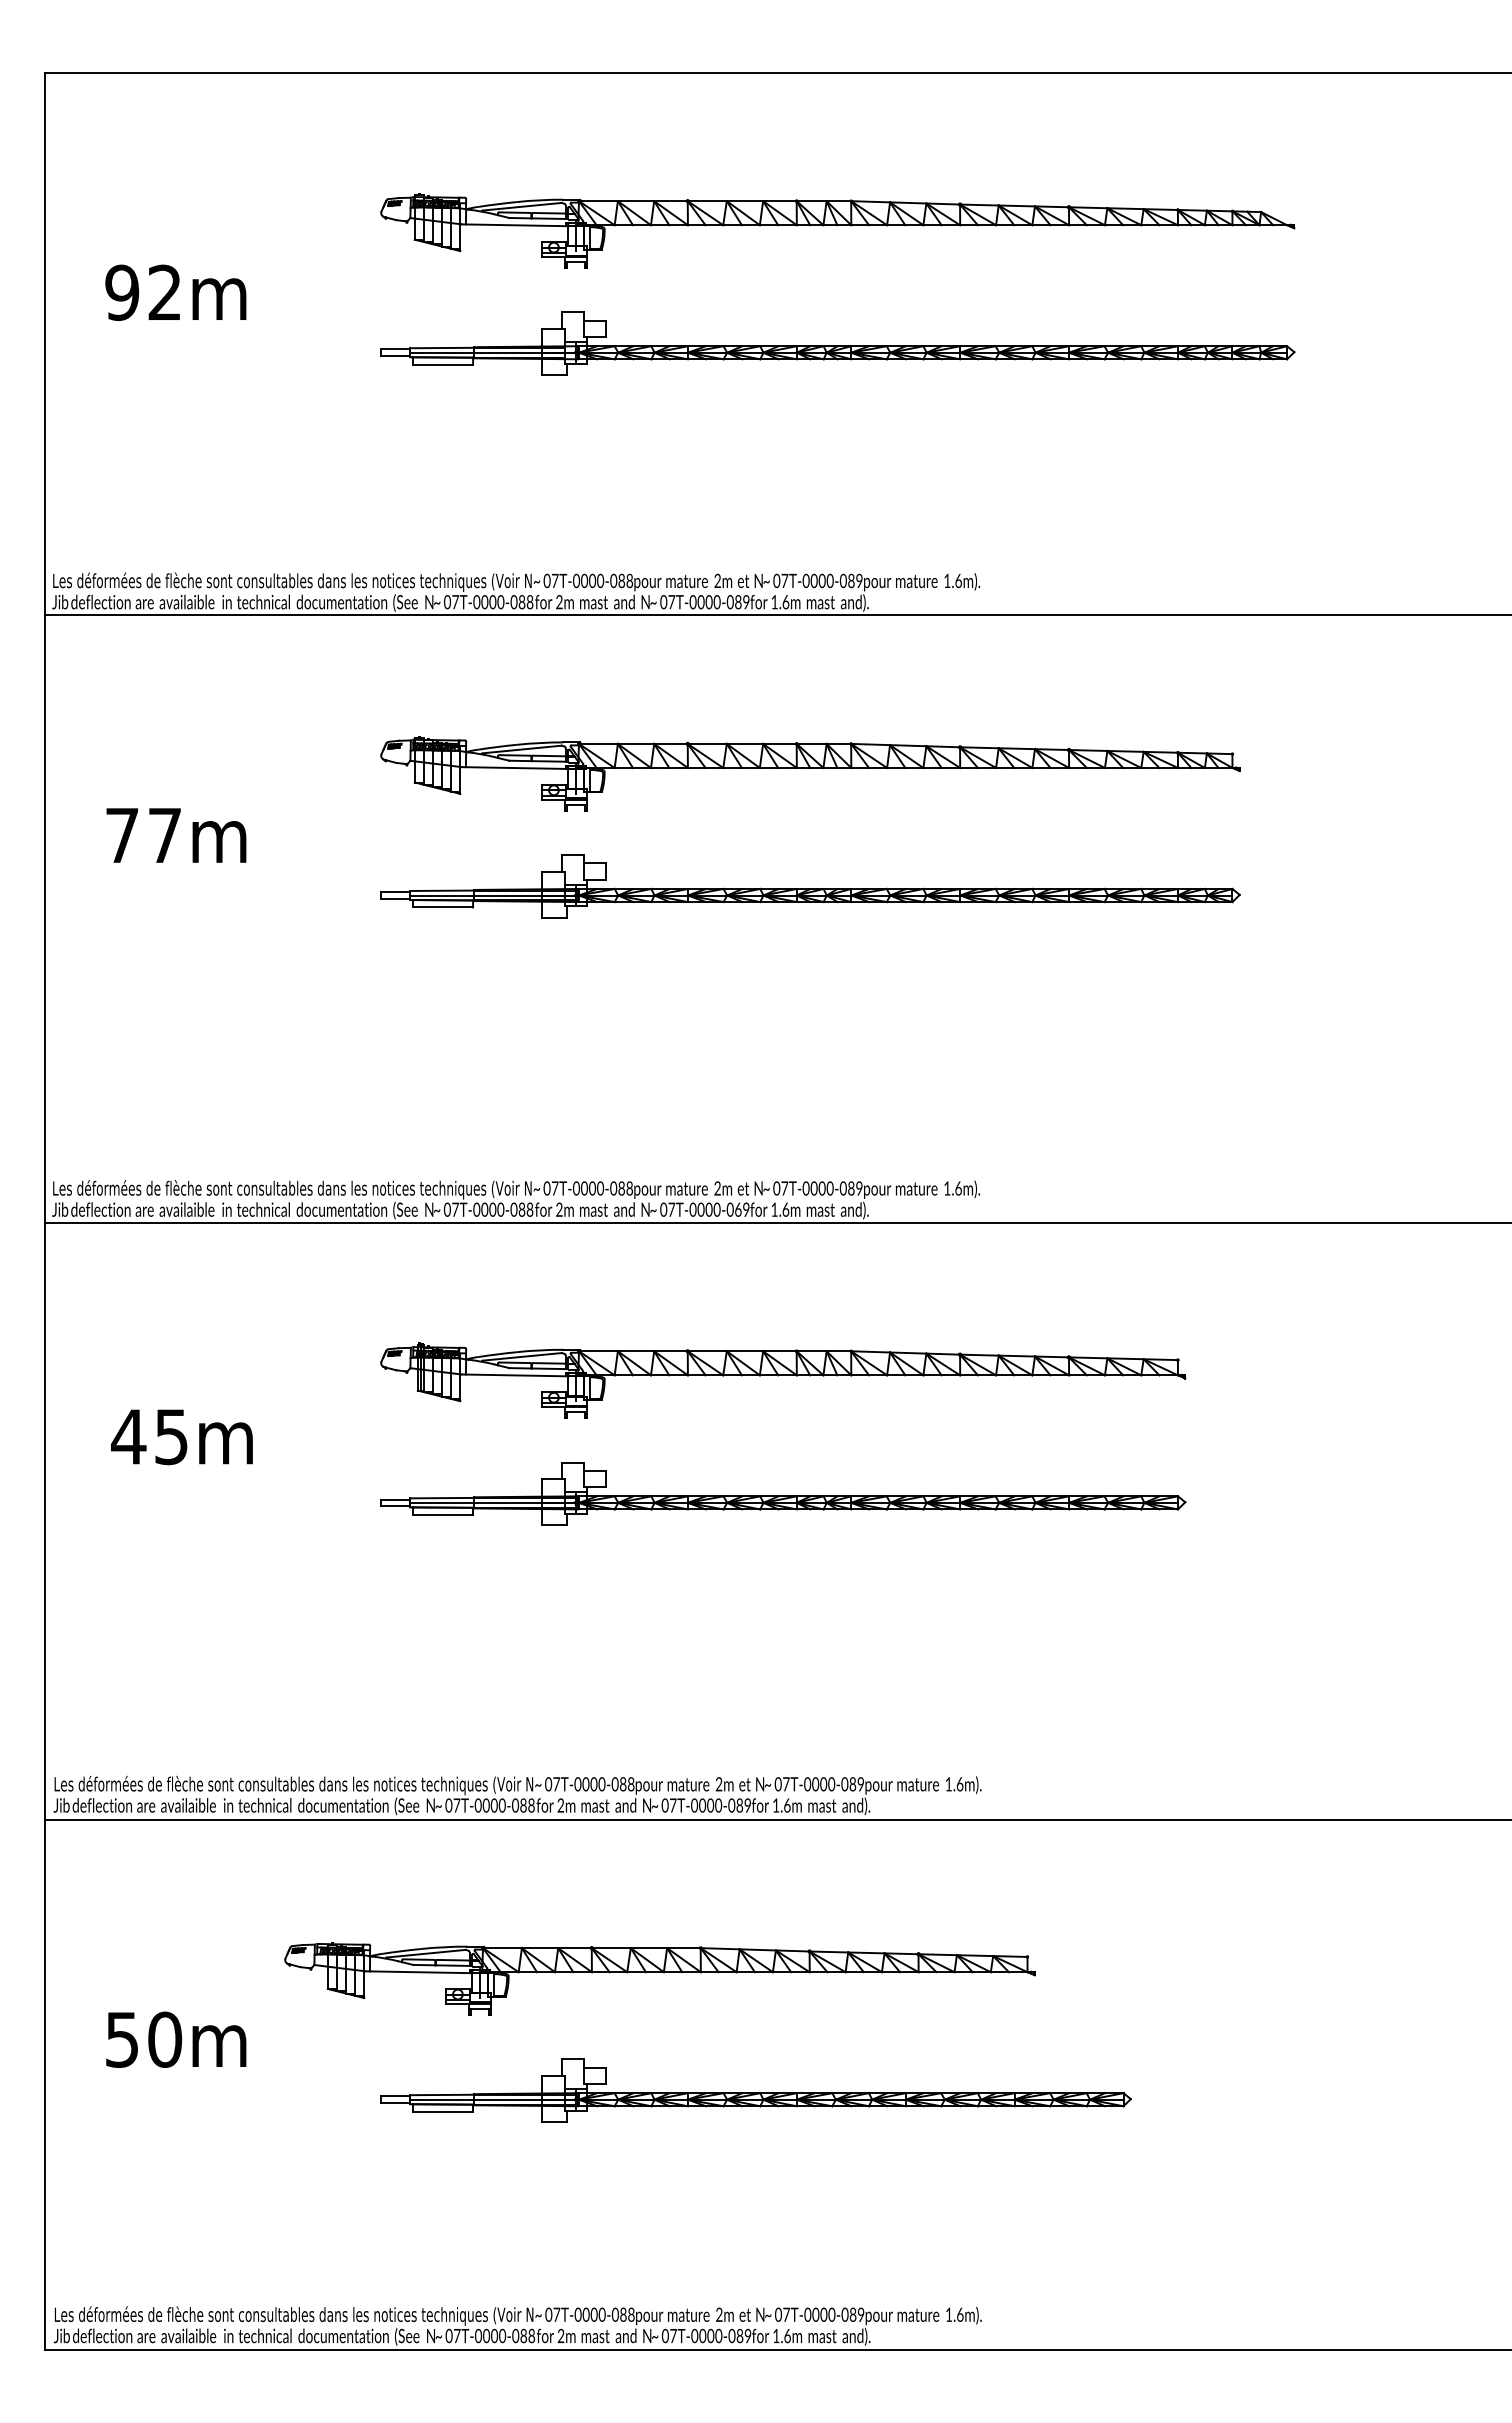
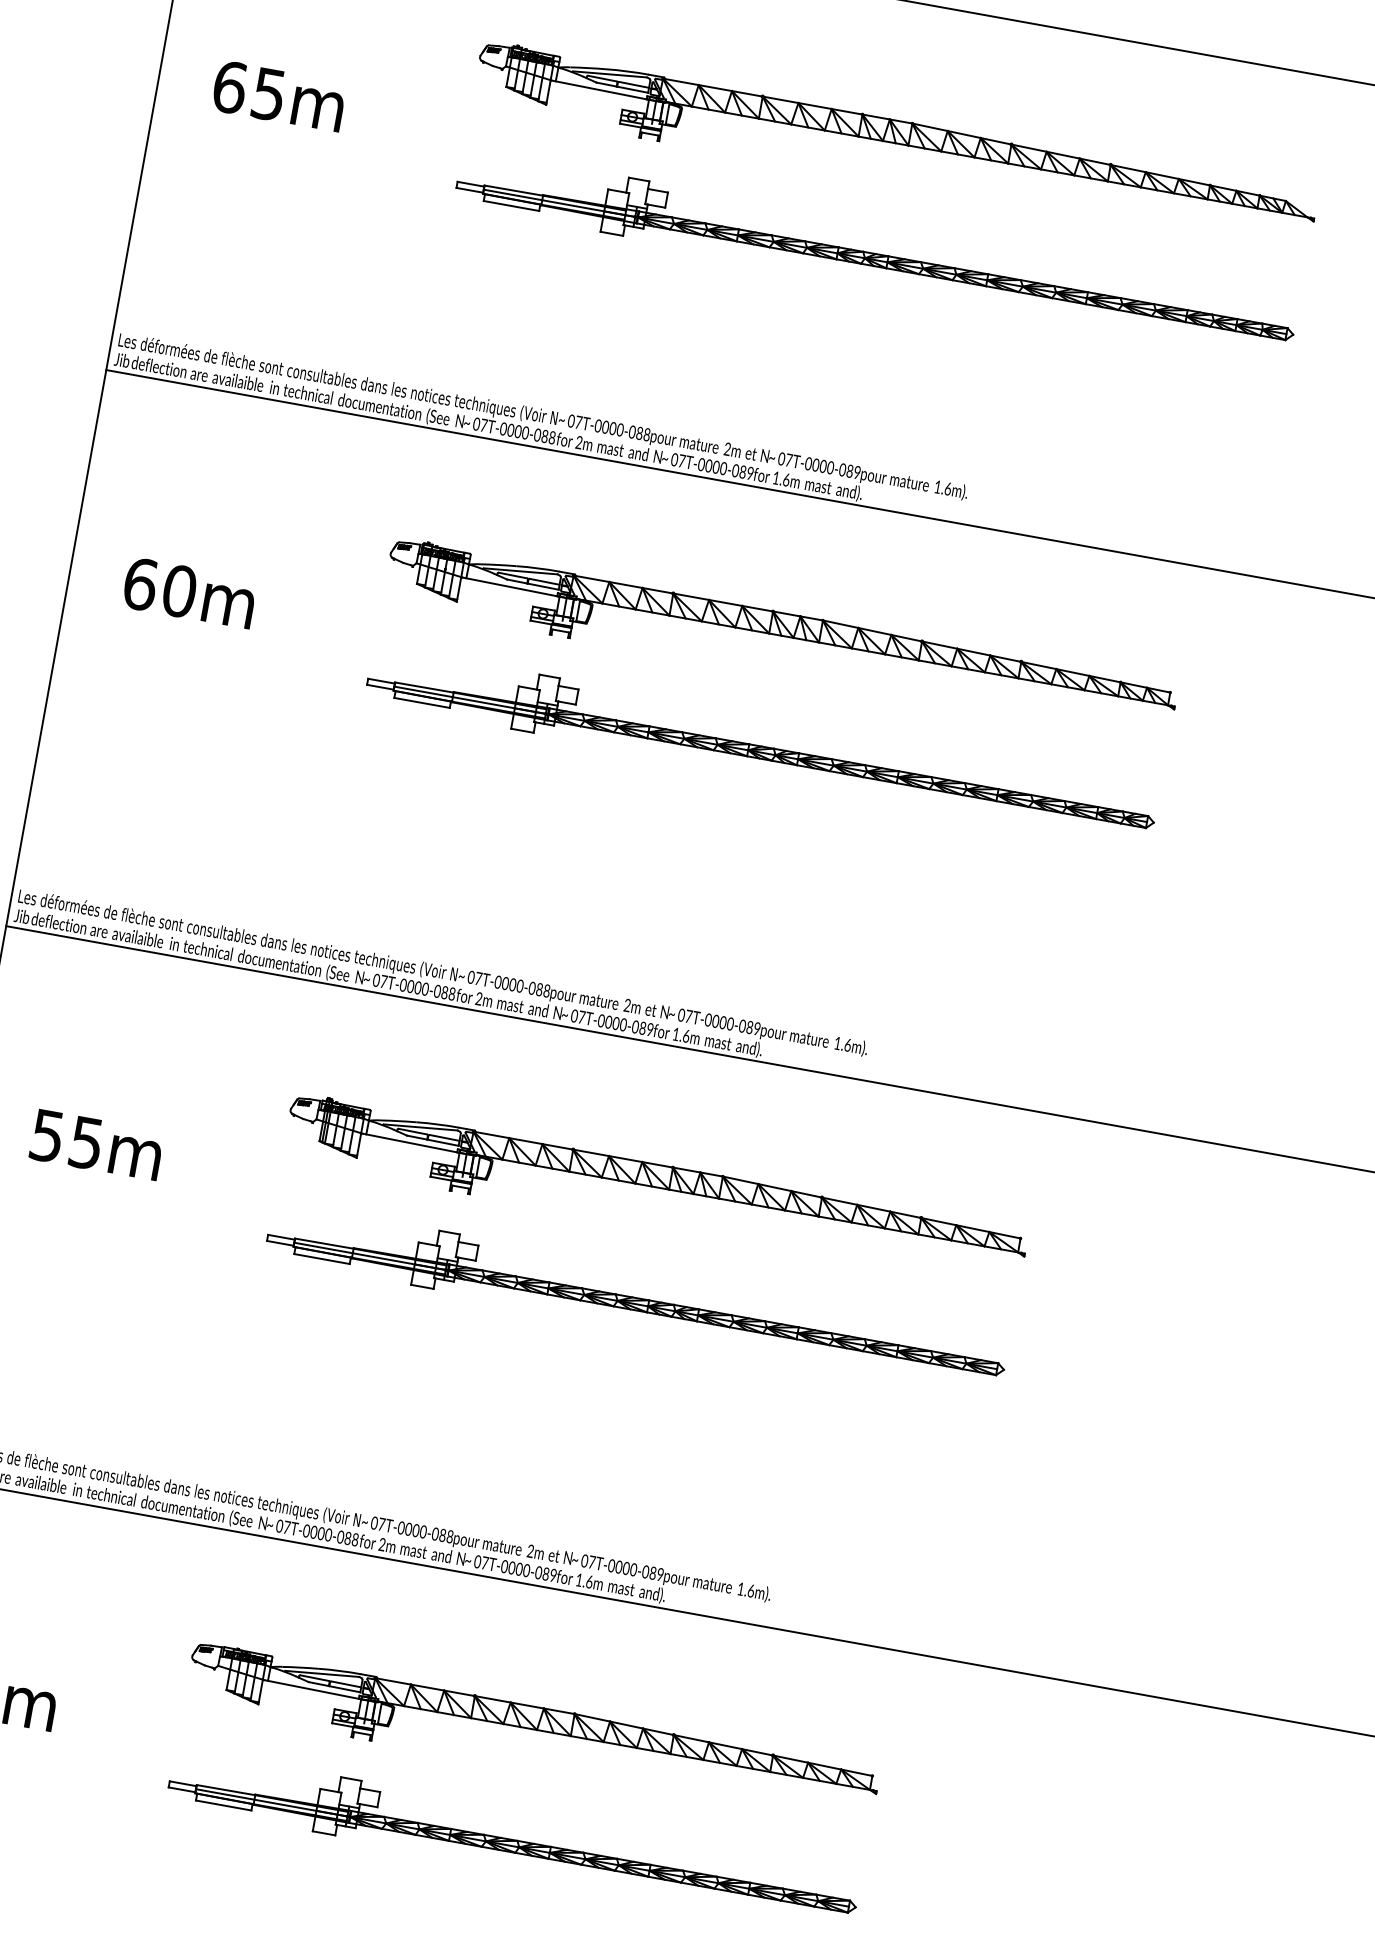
text: (142, 292) -> (248, 90), 92m -> 65m
text: (143, 835) -> (159, 587), 77m -> 60m
text: (738, 1209) -> (643, 1028), 07T-0000-069 -> 07T-0000-089
text: (128, 1437) -> (46, 1136), 45m -> 55m
part: (659, 1978) -> (531, 1735), moved

